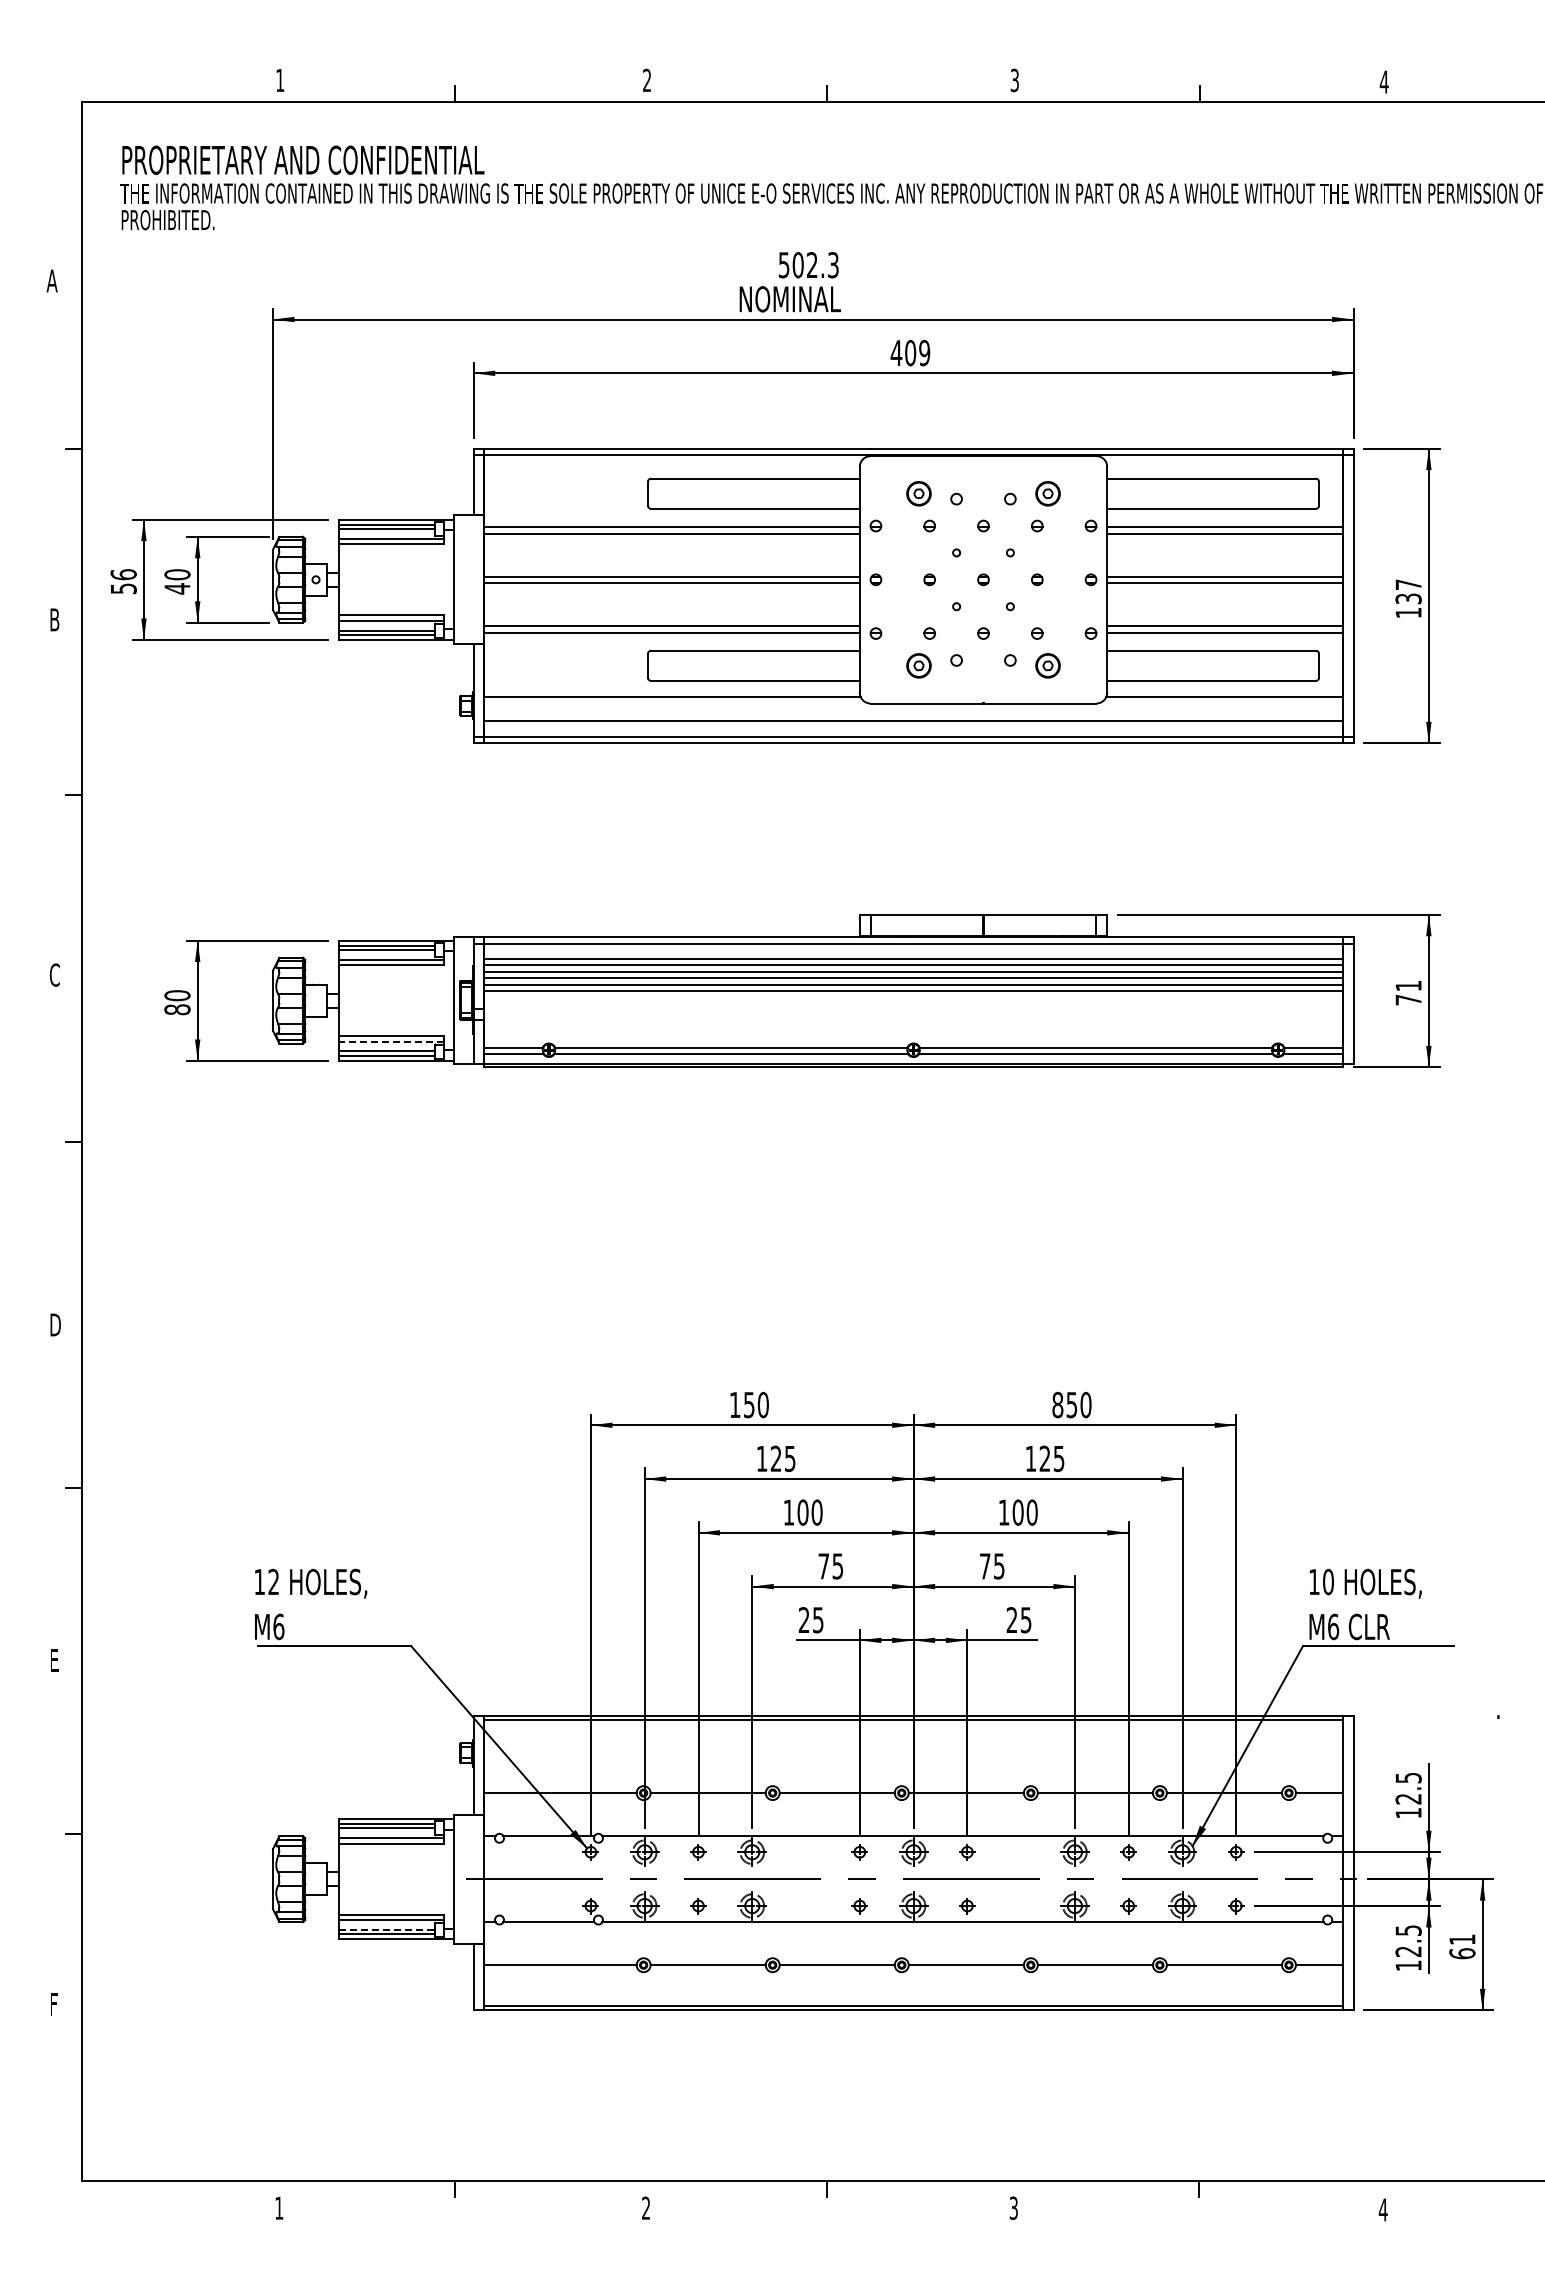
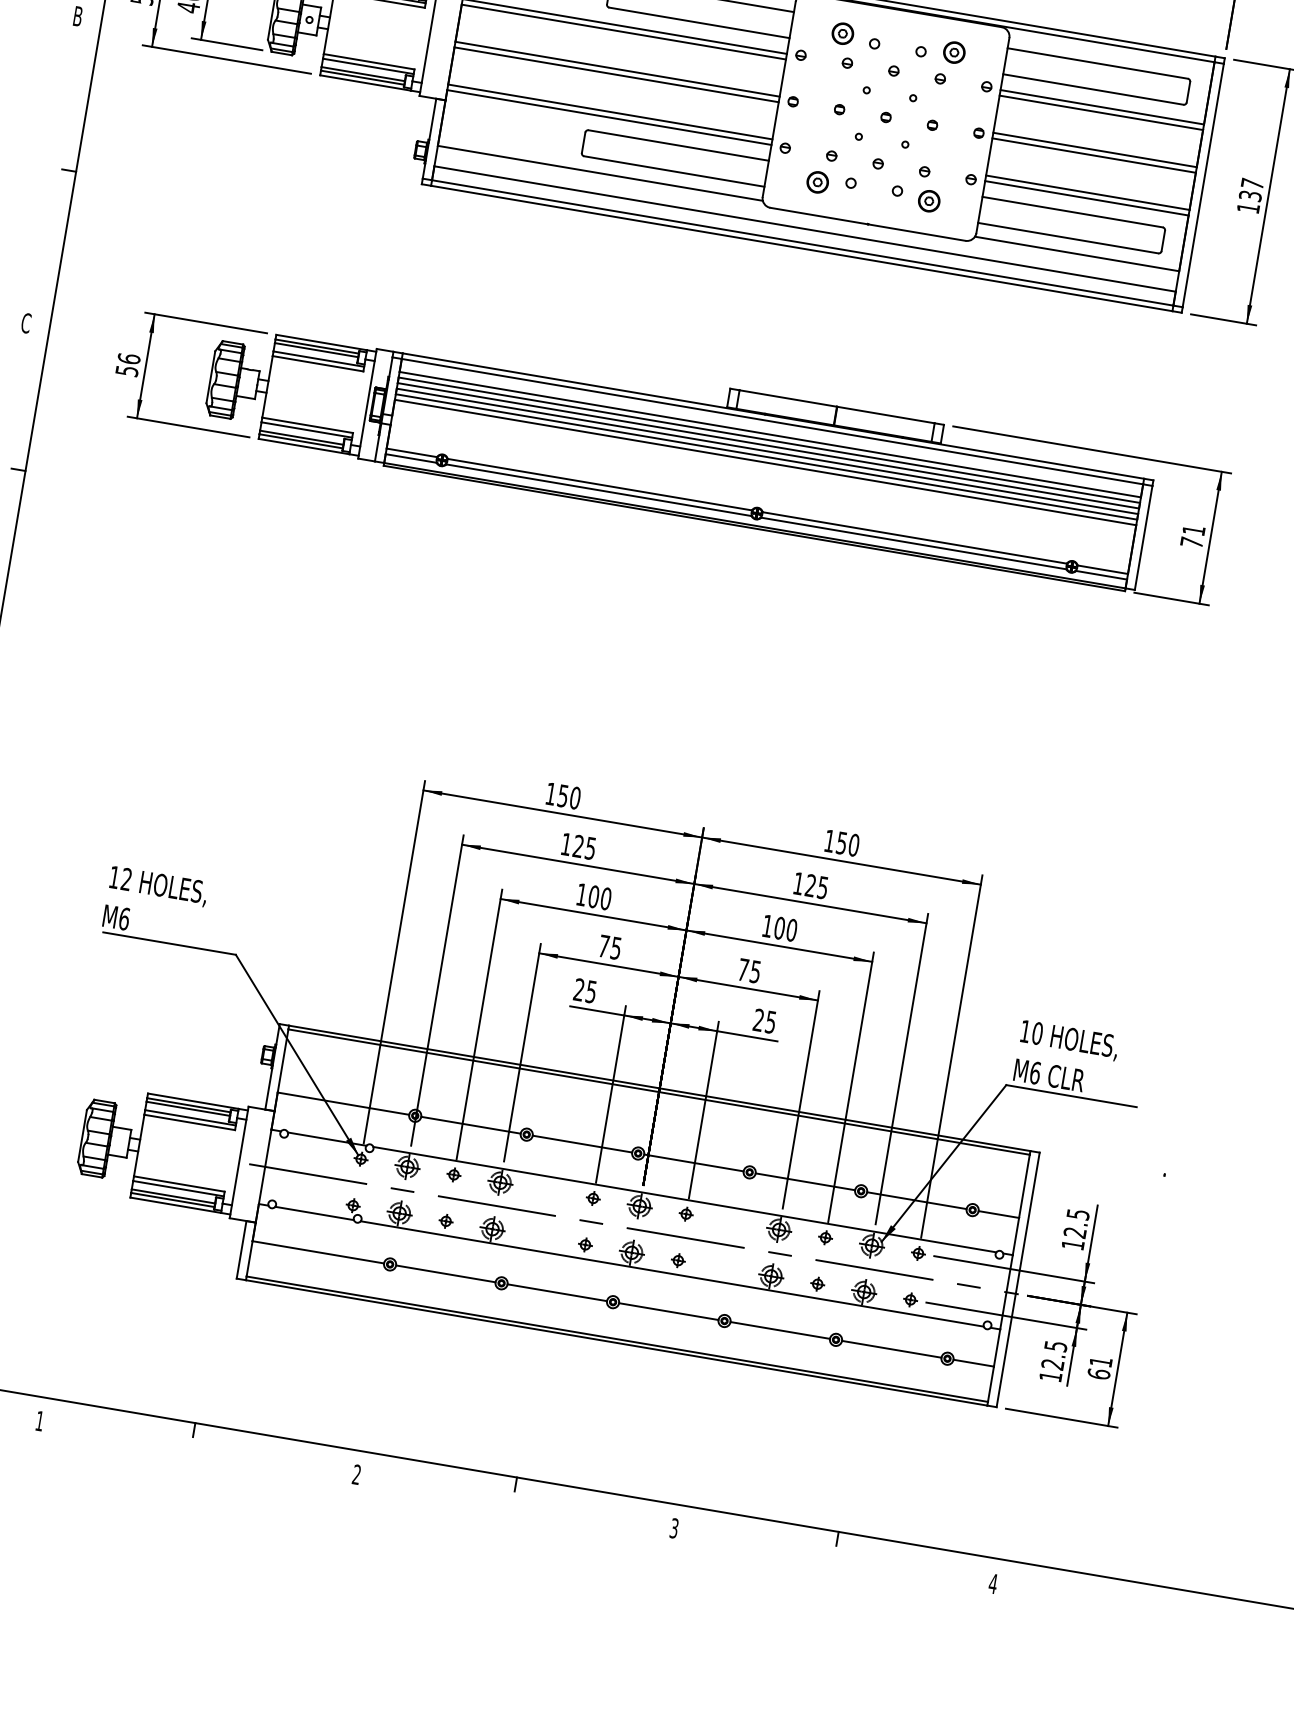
text: (177, 1002) -> (128, 364), 80 -> 56
line: (390, 1041) -> (306, 429), dashed -> solid
text: (1057, 1404) -> (829, 840), 850 -> 150
line: (387, 1929) -> (174, 1196), dashed -> solid

